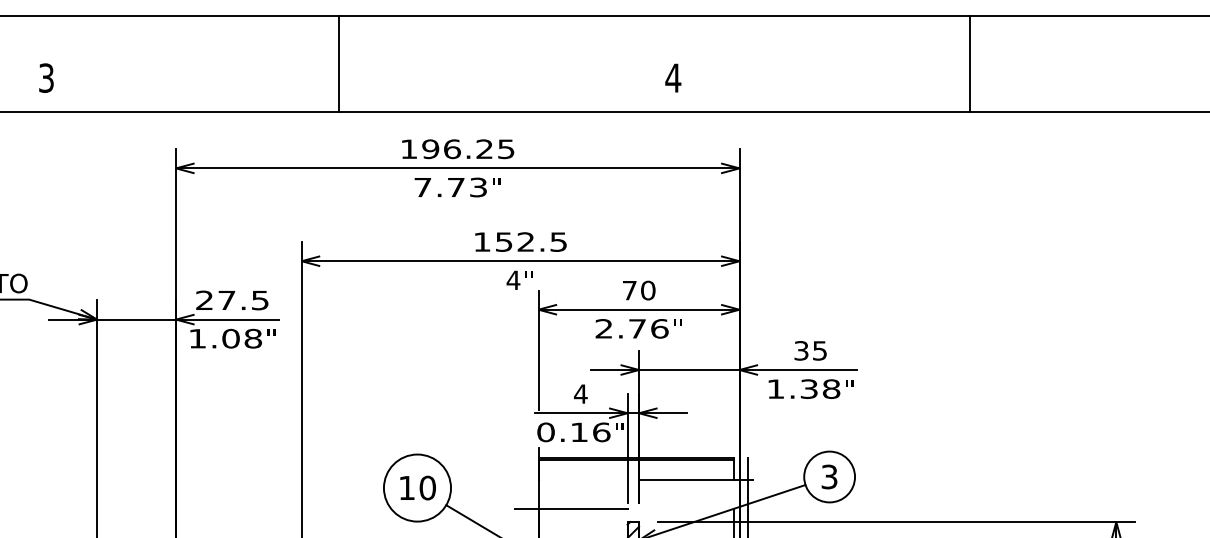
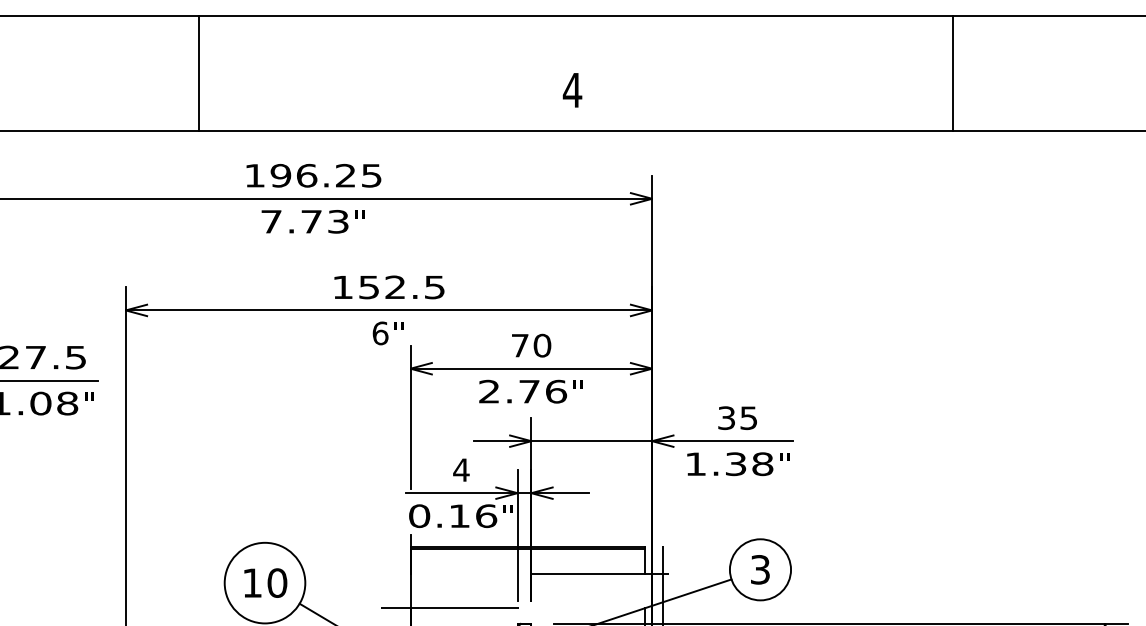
line: (338, 63) -> (198, 72), moved
line: (970, 63) -> (952, 72), moved
text: (513, 280) -> (380, 333), 4 -> 6

